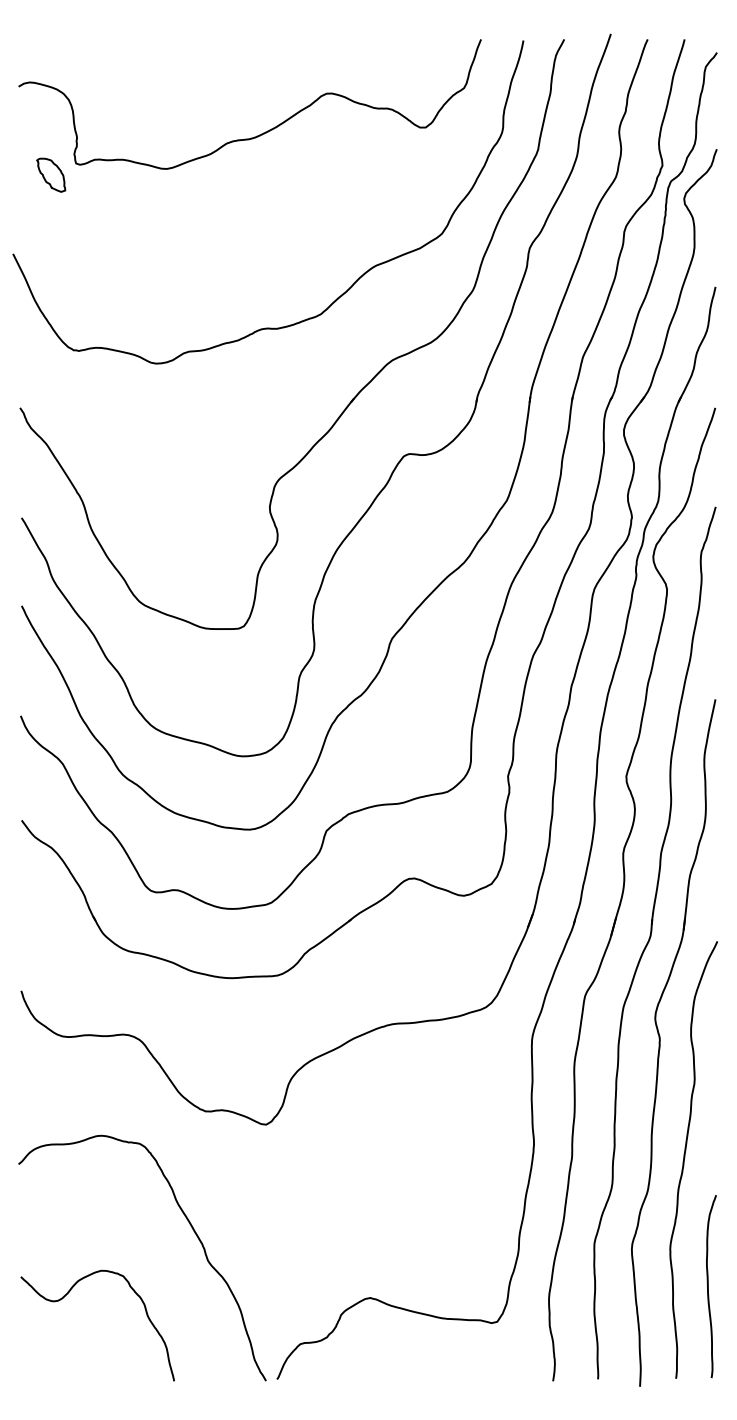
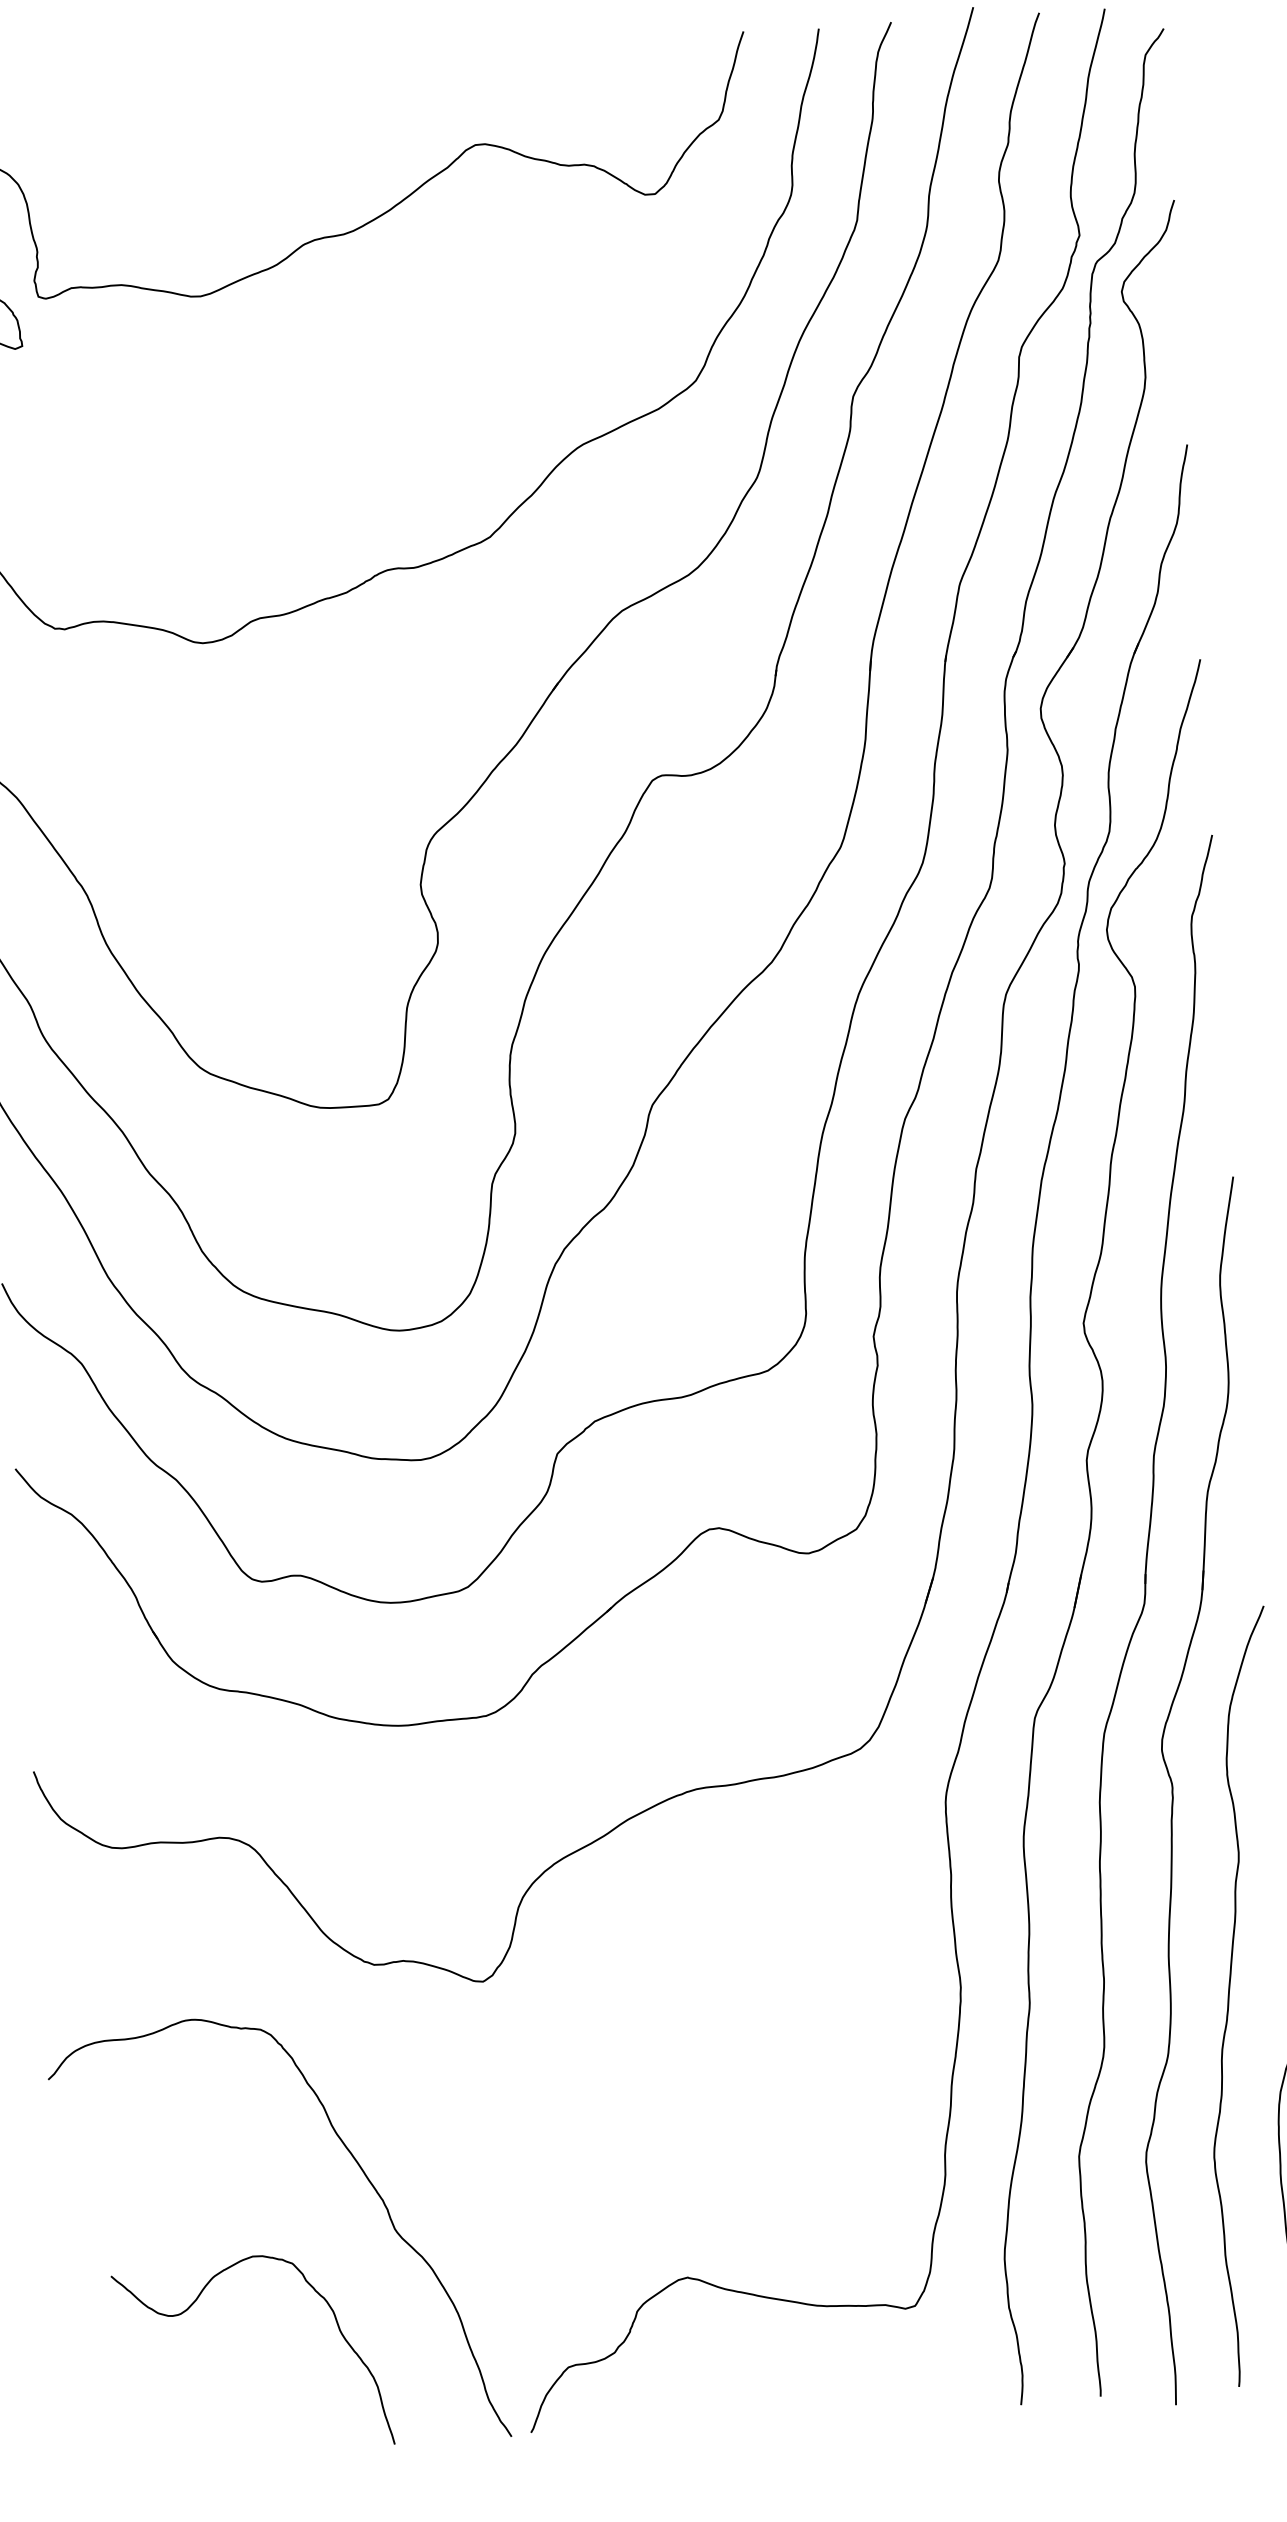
curve: (67, 1294) -> (195, 2302), moved

